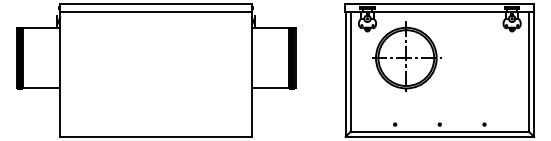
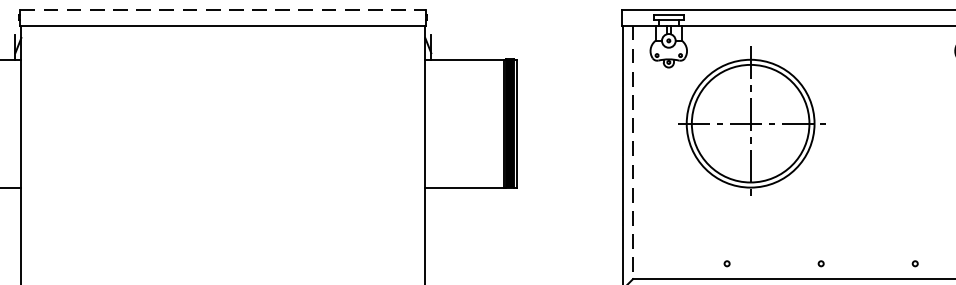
line: (156, 4) -> (224, 10), solid -> dashed
line: (350, 72) -> (632, 154), solid -> dashed

